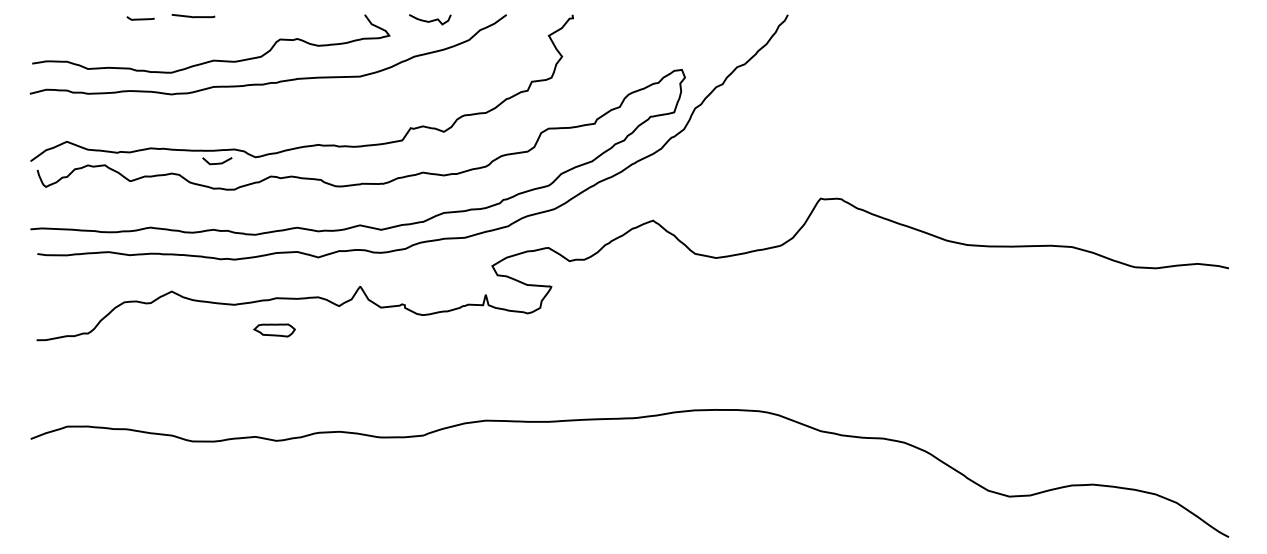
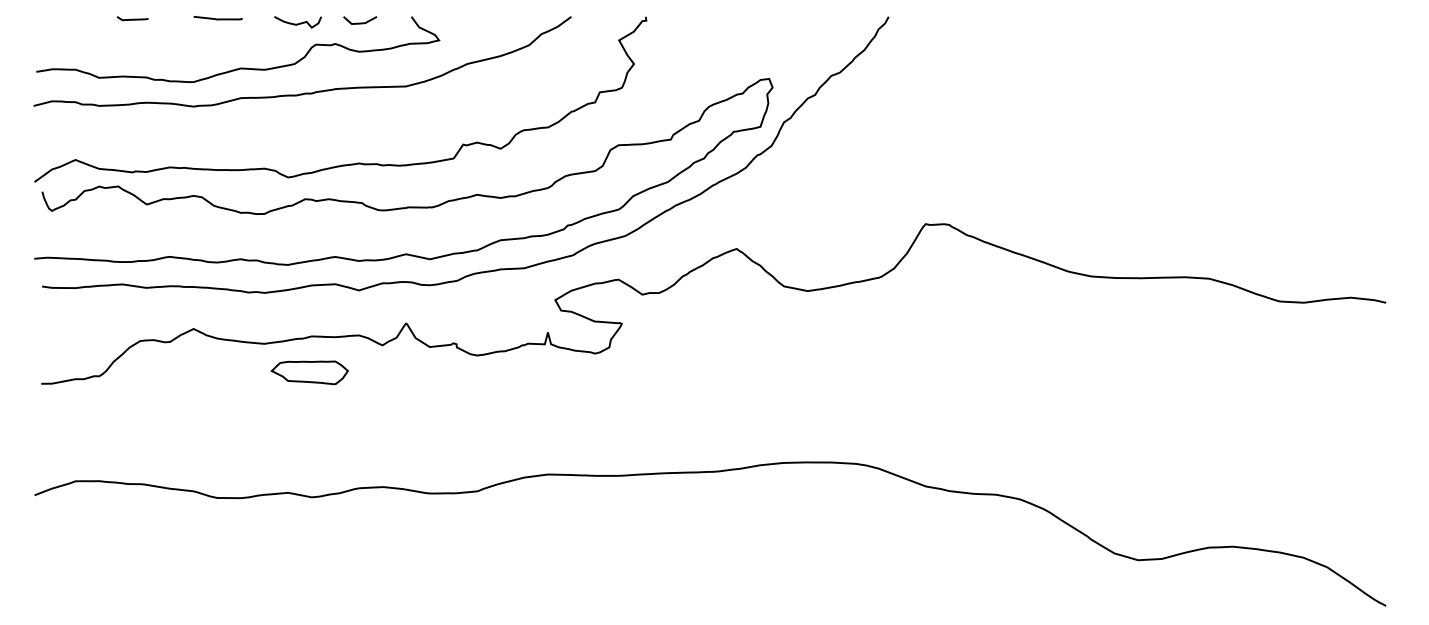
curve: (140, 18) -> (132, 18), moved
curve: (430, 20) -> (298, 23), moved
line: (217, 162) -> (360, 22), moved
part: (274, 330) -> (309, 372), size x1.67

